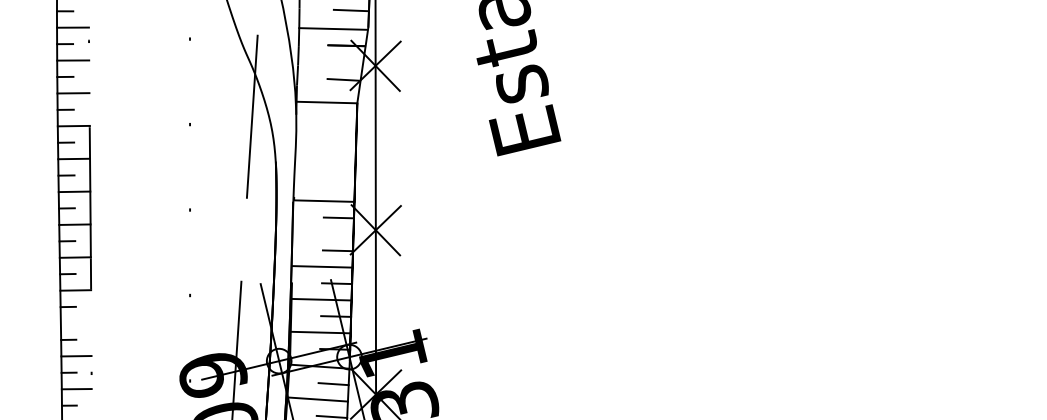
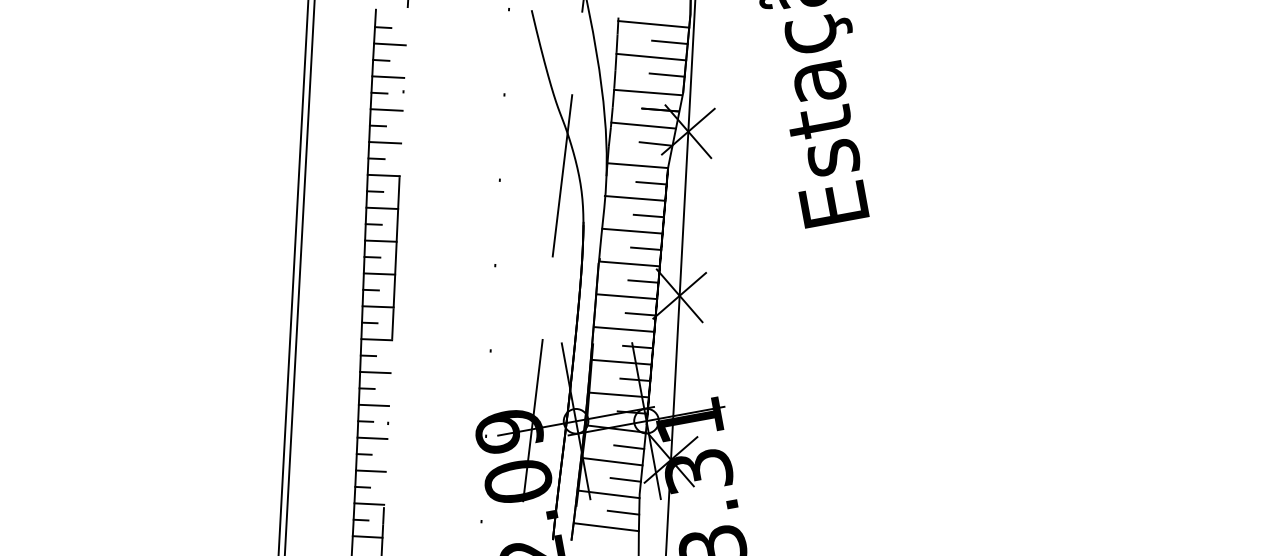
line: (330, 62) -> (643, 125), added
line: (341, 119) -> (651, 183), added
line: (325, 135) -> (634, 198), added
line: (340, 151) -> (648, 215), added
line: (325, 167) -> (632, 230), added
line: (340, 184) -> (646, 248), added
line: (323, 233) -> (627, 296), added
line: (76, 323) -> (375, 372), added

